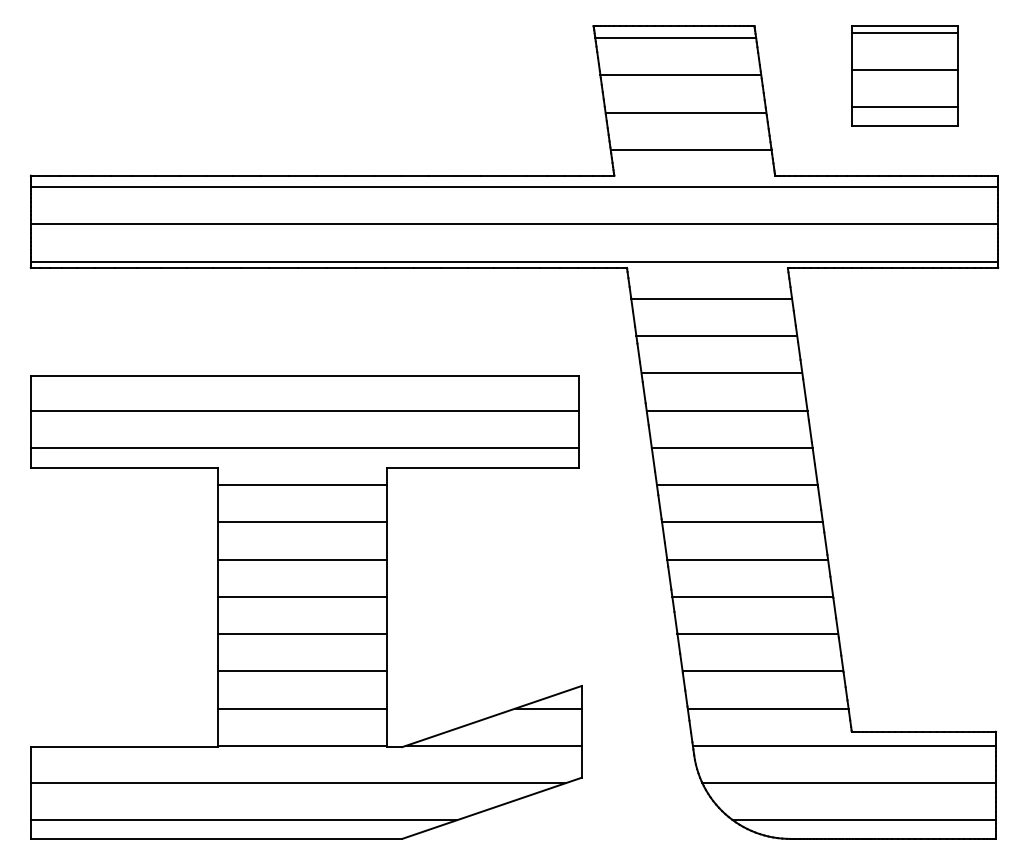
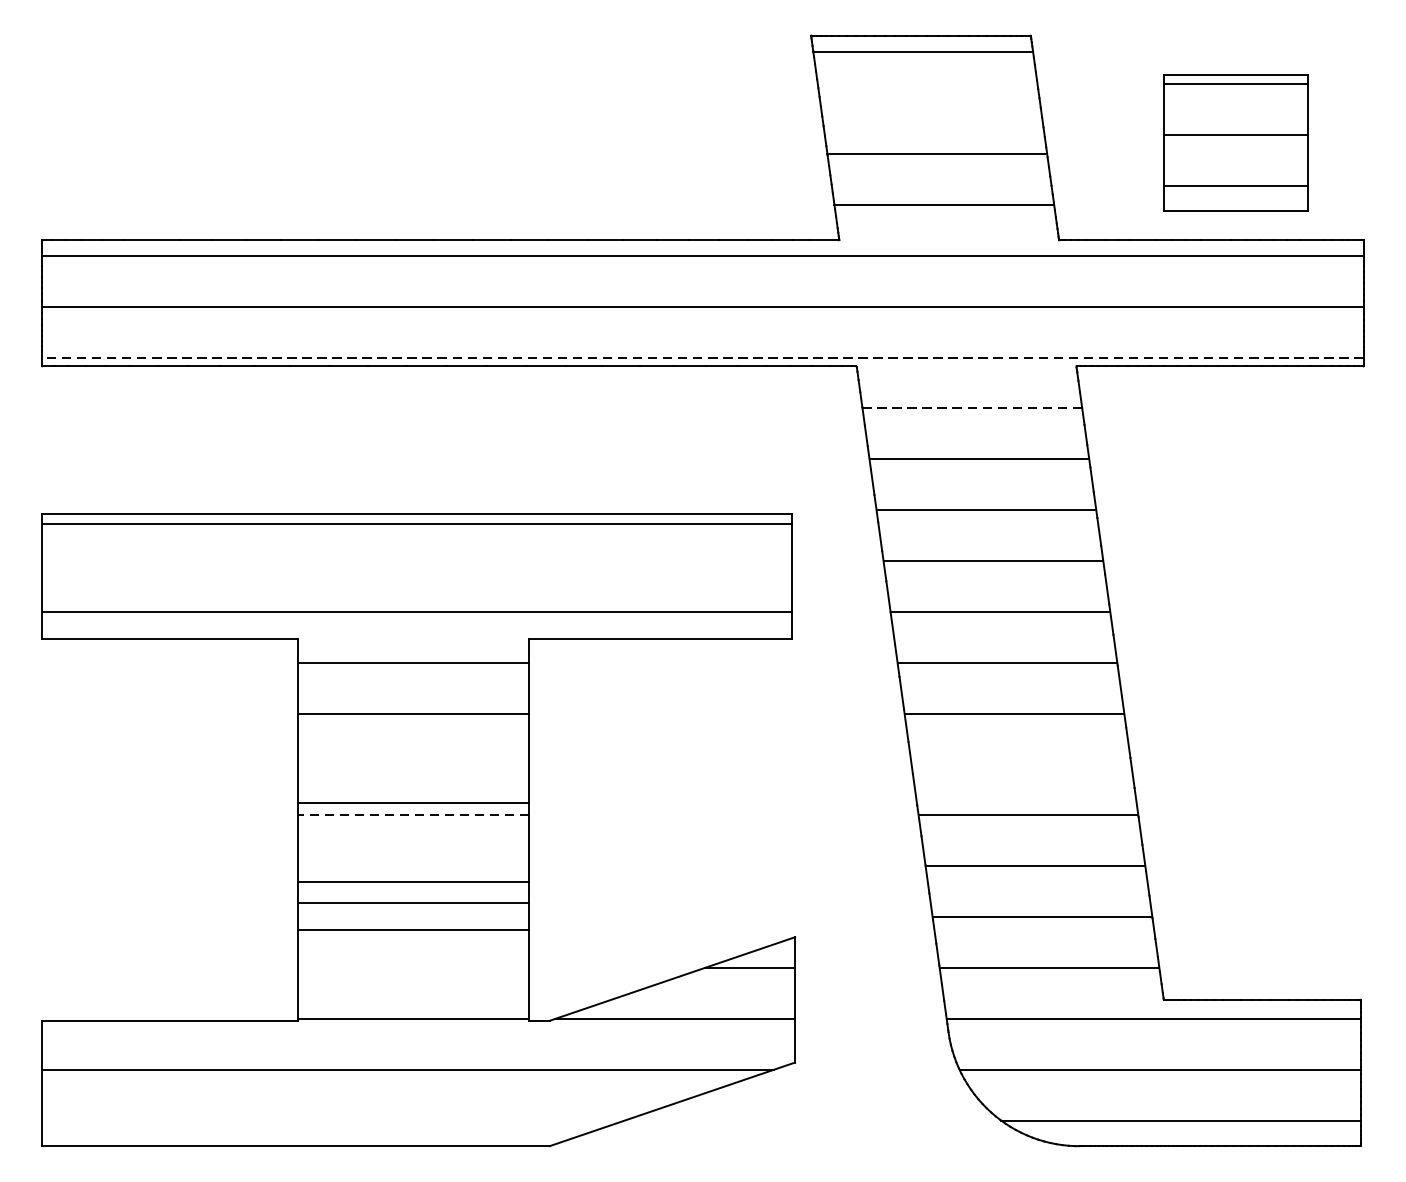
line: (680, 75) -> (929, 103), removed
part: (904, 75) -> (1235, 142), moved
line: (514, 261) -> (703, 357), solid -> dashed
line: (711, 298) -> (972, 407), solid -> dashed
line: (304, 410) -> (416, 524), moved
line: (302, 559) -> (413, 802), moved
line: (747, 559) -> (1021, 764), removed
line: (302, 596) -> (413, 815), solid -> dashed
line: (302, 634) -> (413, 903), moved
line: (302, 671) -> (413, 881), moved
line: (302, 708) -> (413, 929), moved
line: (243, 820) -> (332, 1121), removed

